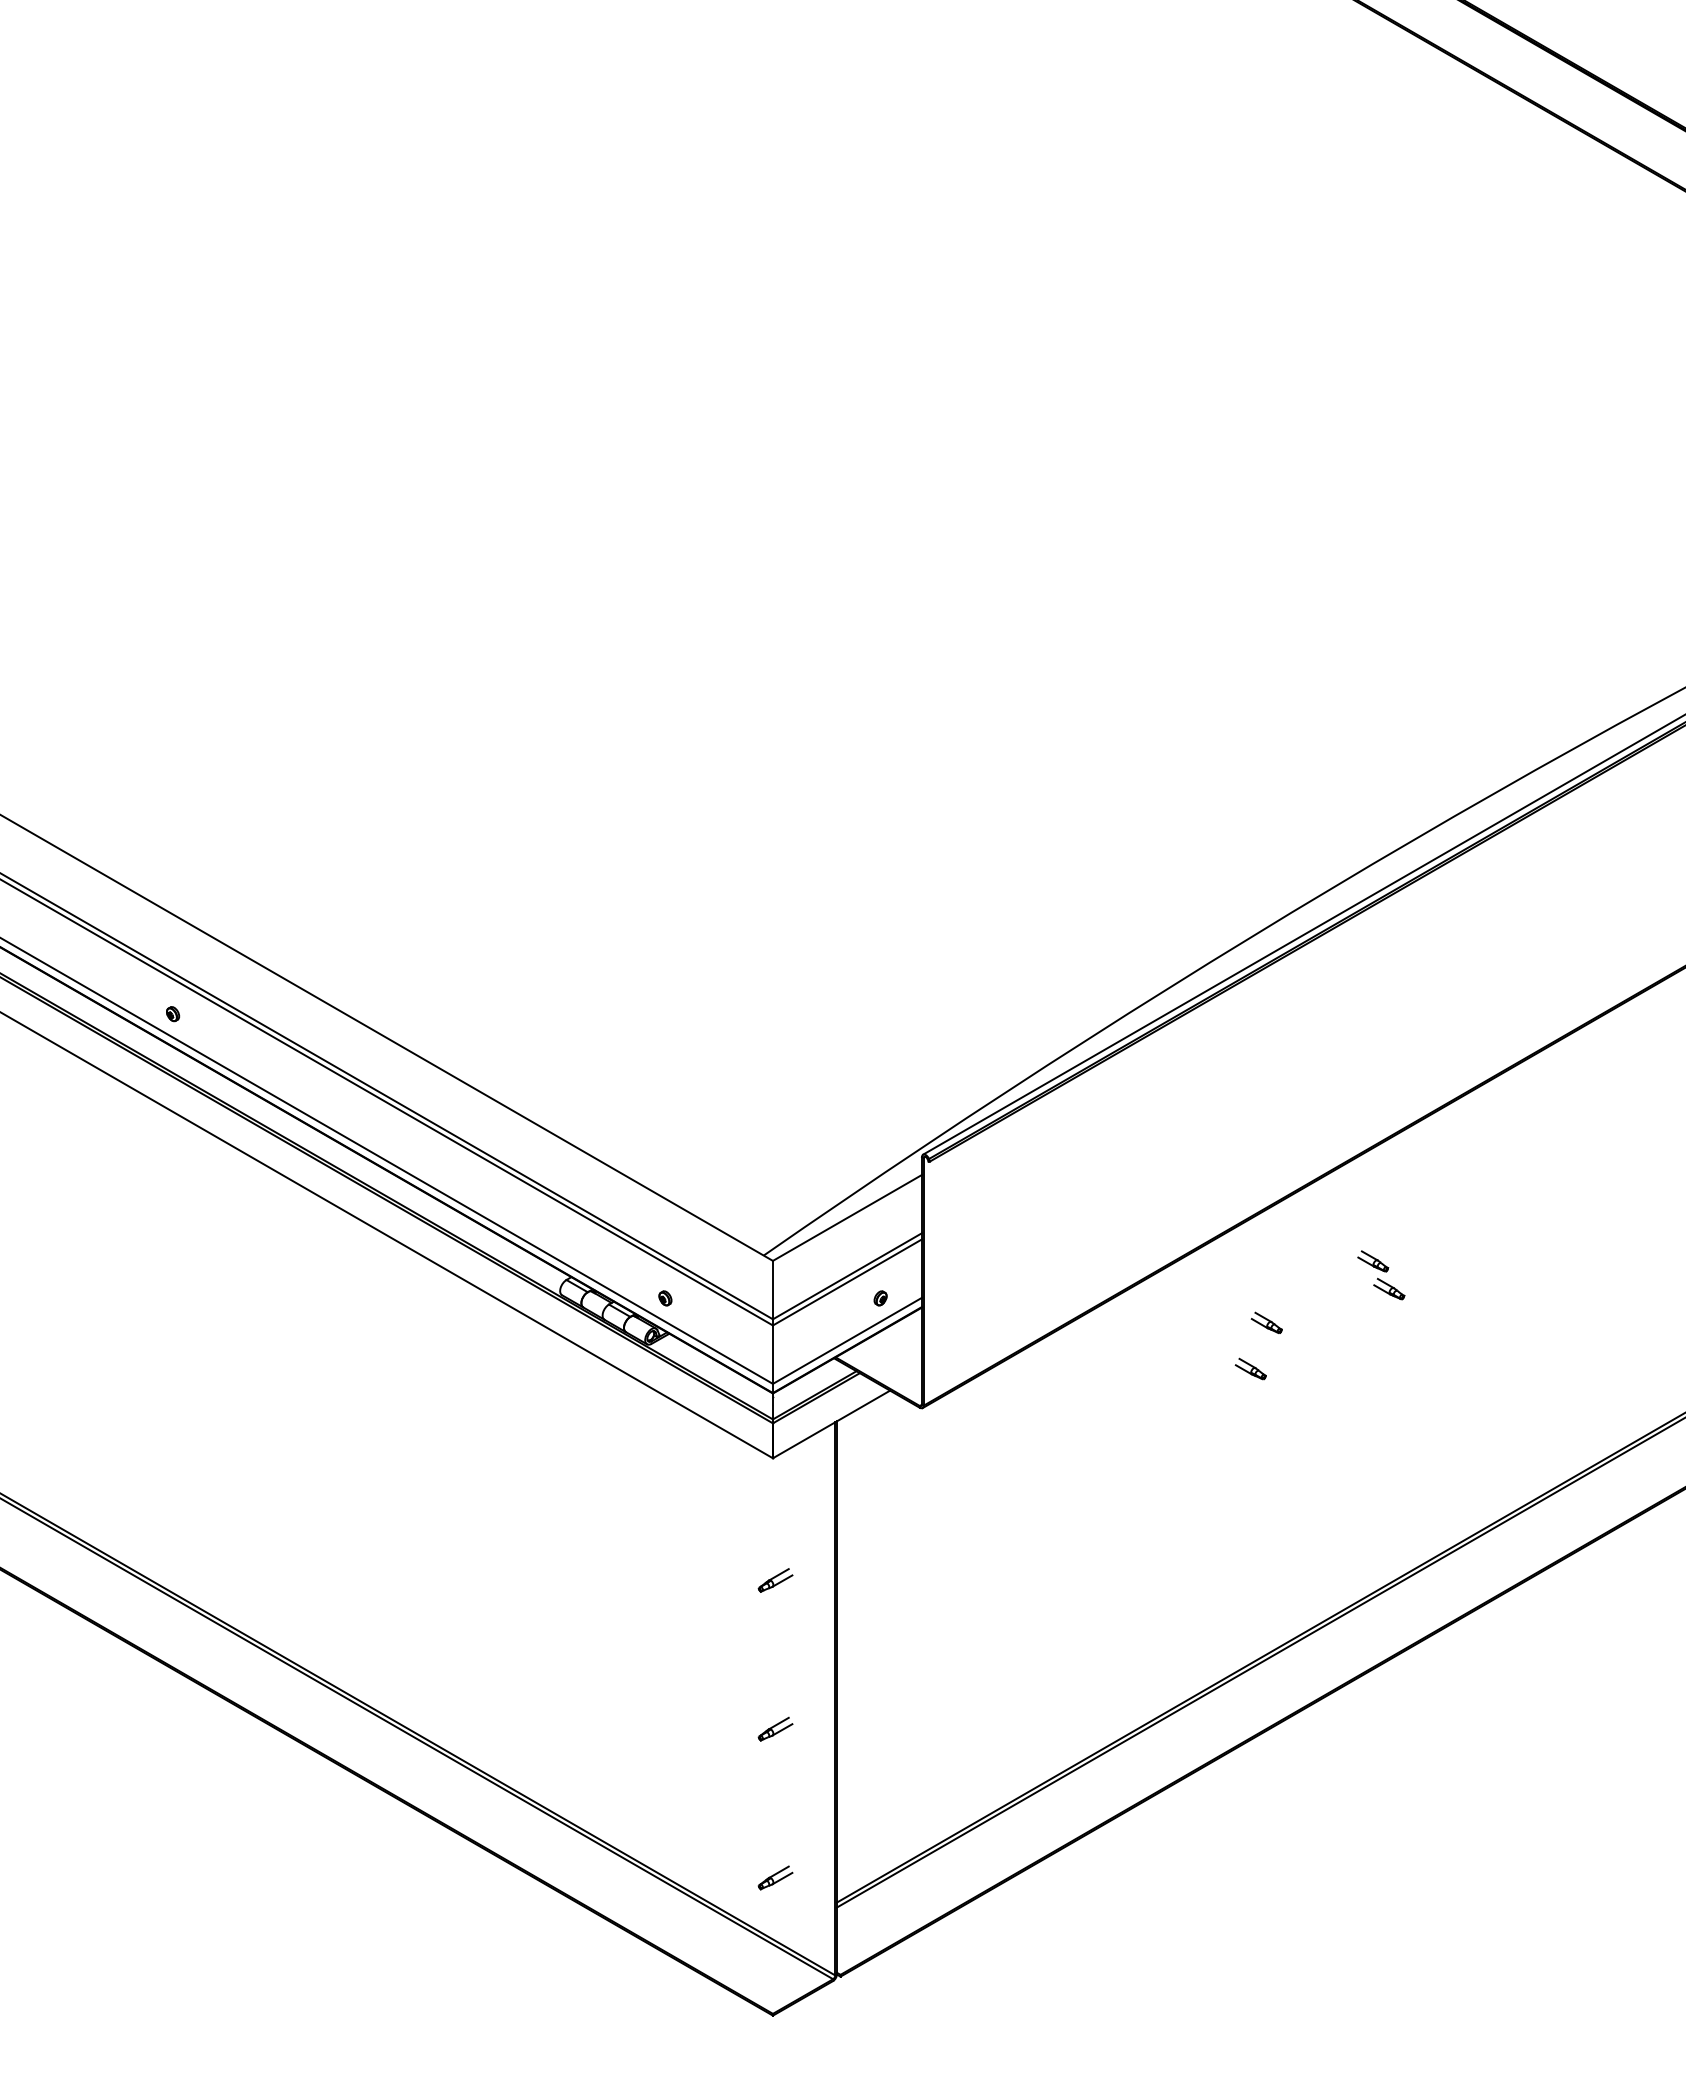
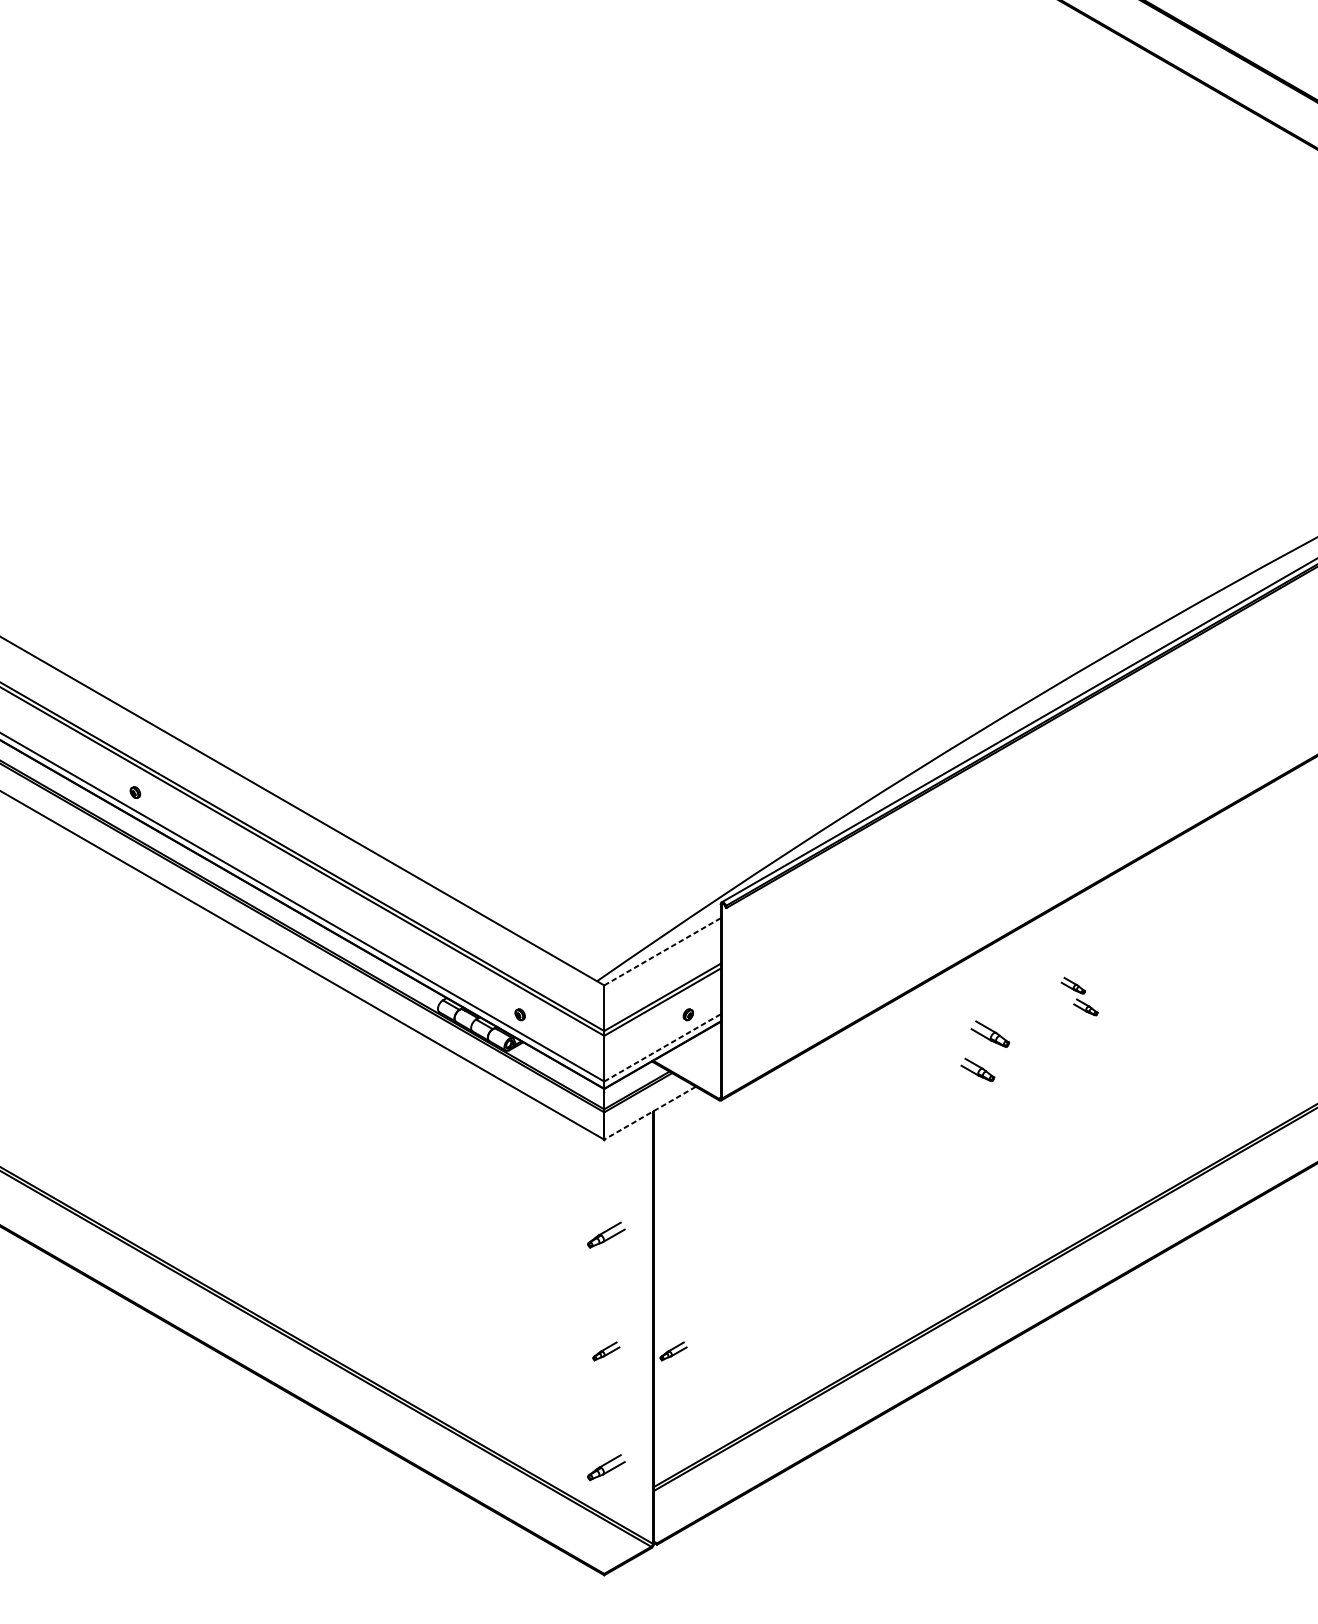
line: (847, 1218) -> (662, 952), solid -> dashed
part: (1266, 1322) -> (989, 1033), size x1.6
line: (847, 1340) -> (662, 1047), solid -> dashed
part: (1250, 1368) -> (977, 1069), size x1.4
line: (831, 1424) -> (650, 1113), solid -> dashed
part: (775, 1580) -> (606, 1235), size x1.4
part: (861, 1728) -> (673, 1350), added
part: (775, 1877) -> (606, 1467), size x1.4

